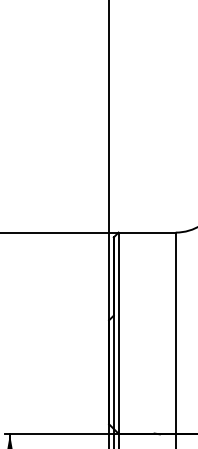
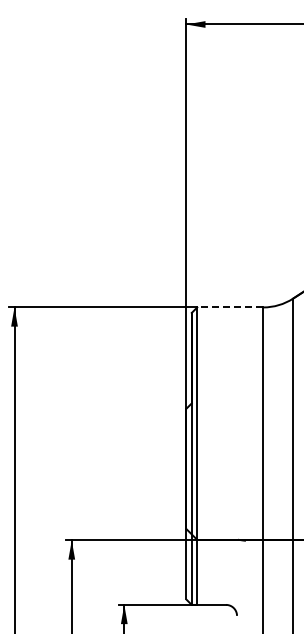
line: (146, 232) -> (229, 307), solid -> dashed

